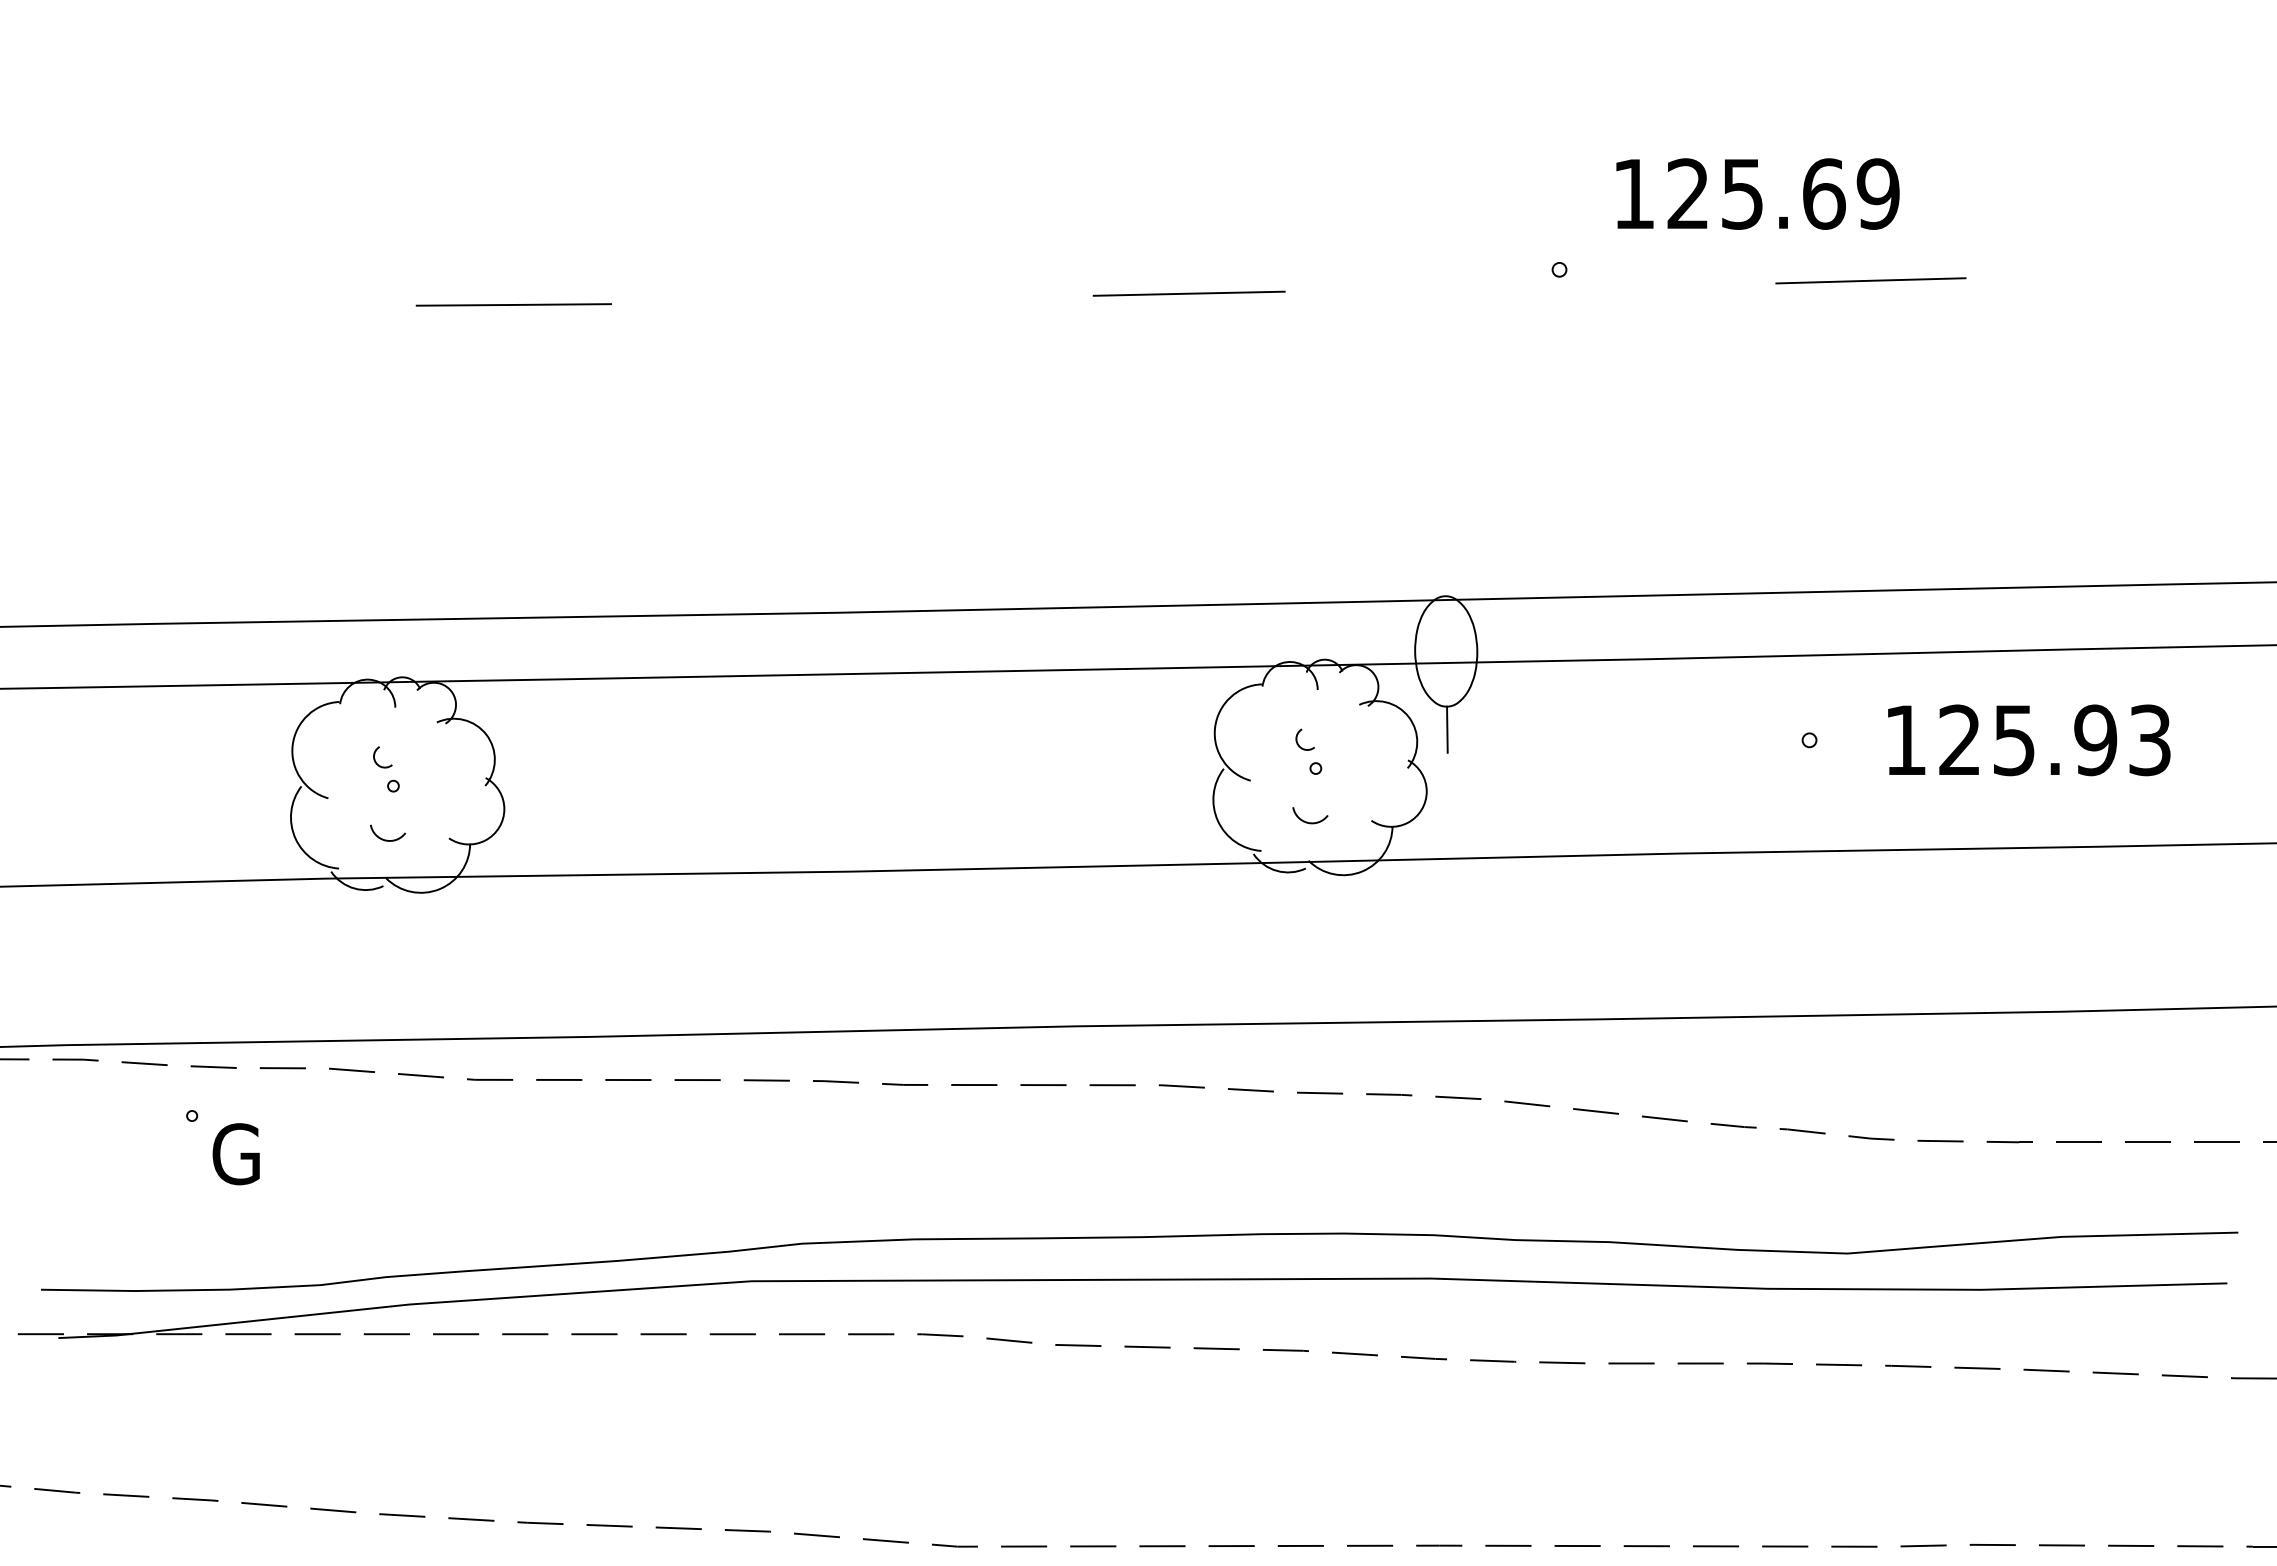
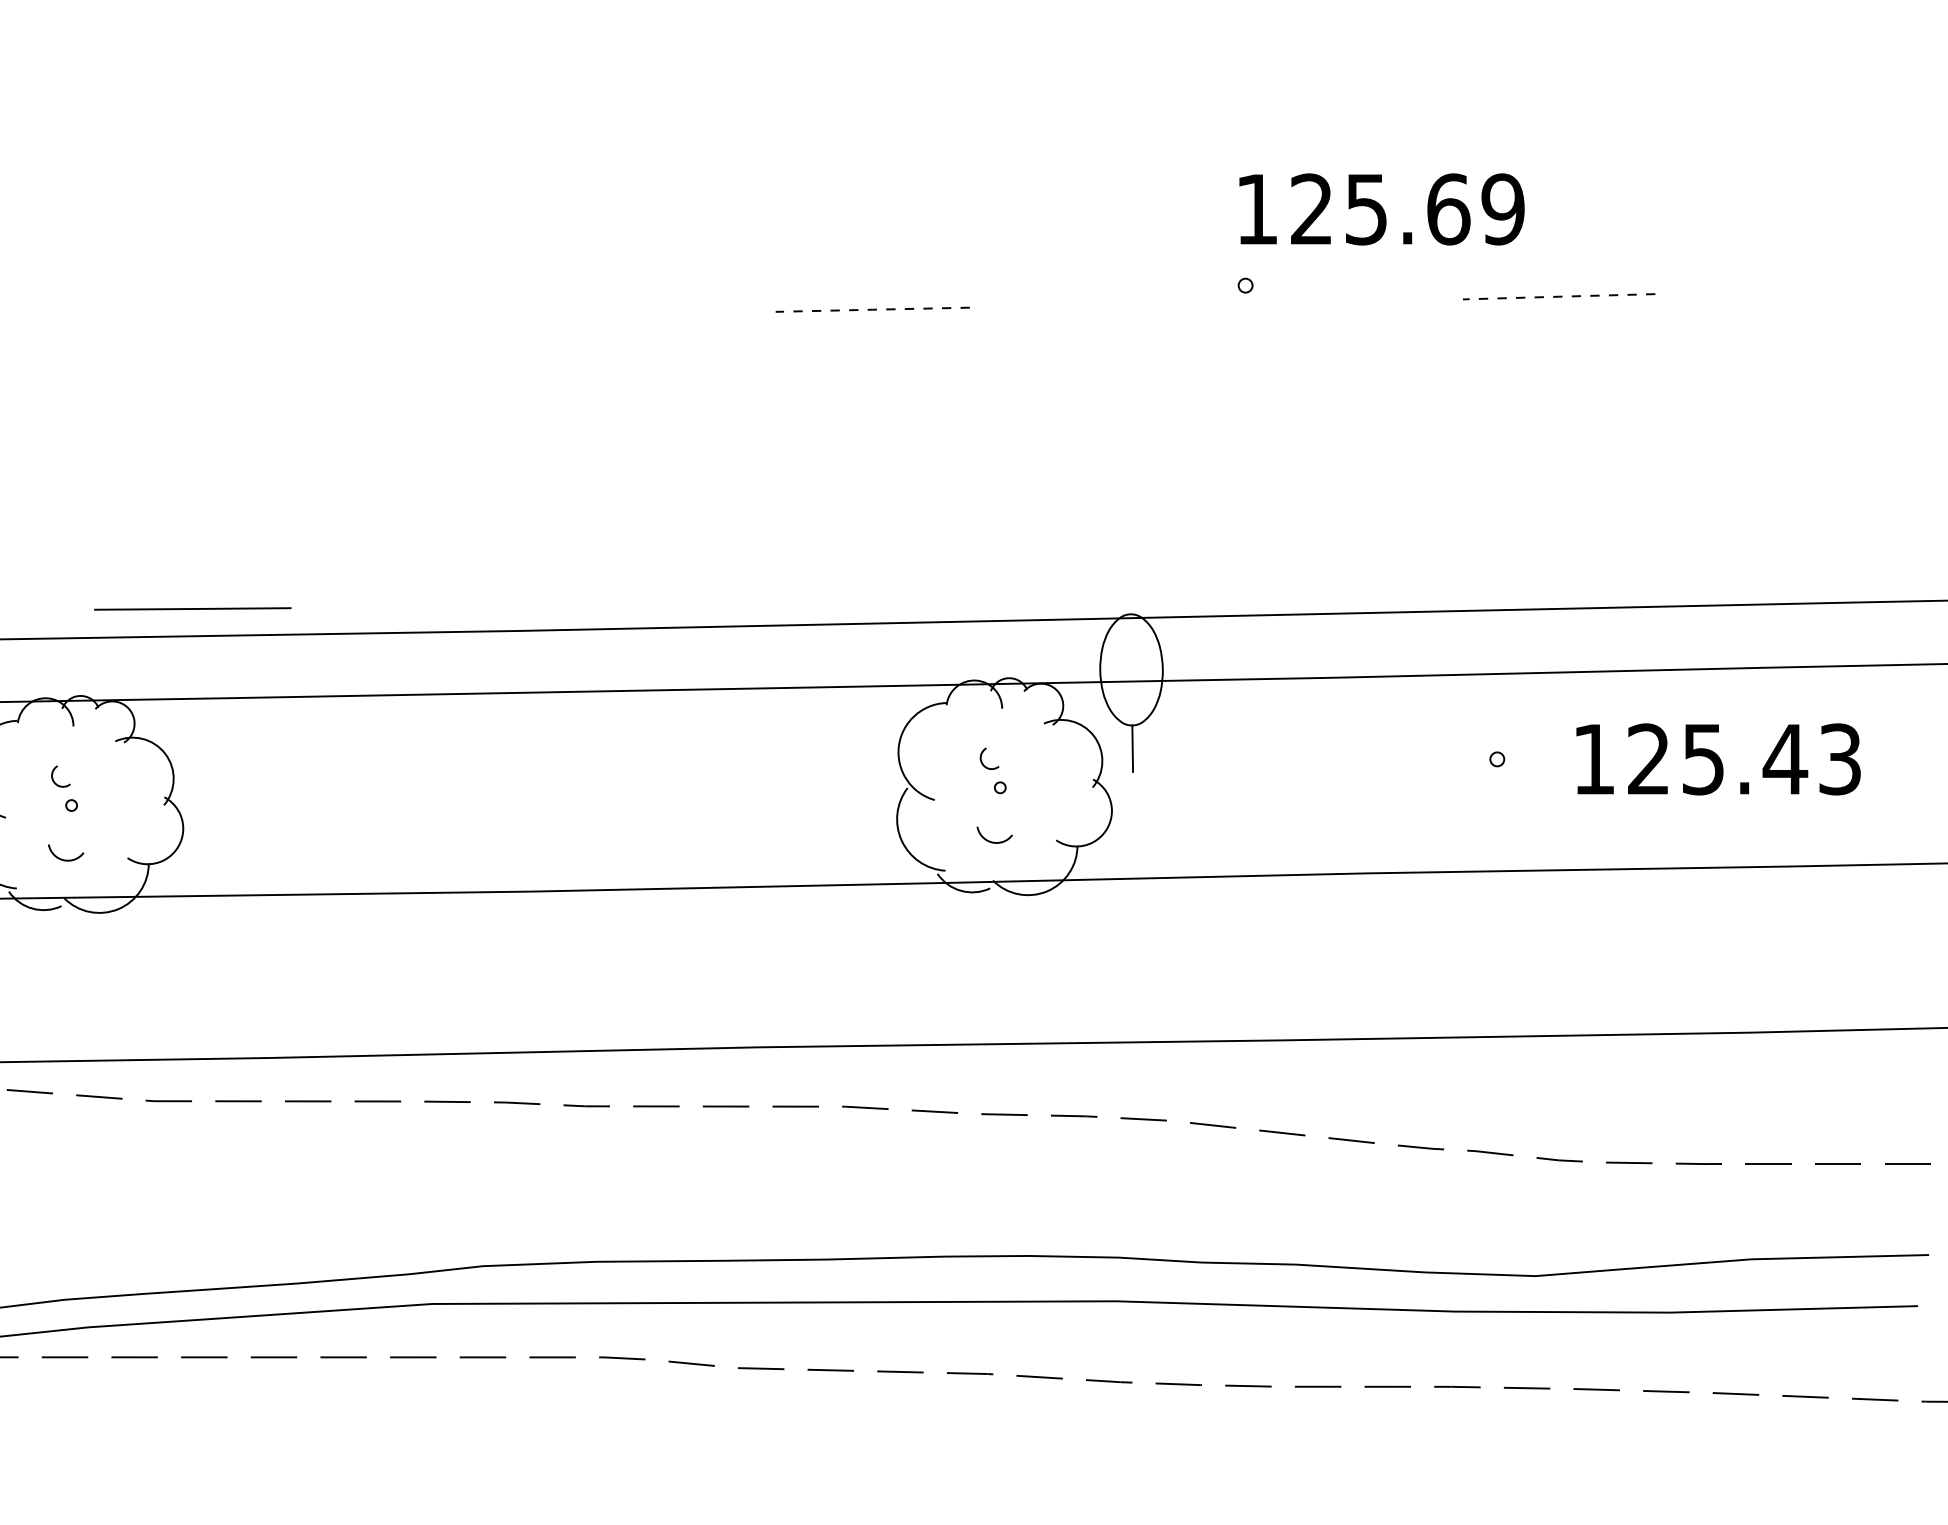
text: (1757, 193) -> (1381, 208), moved
line: (1870, 280) -> (1558, 296), solid -> dashed
line: (1189, 293) -> (873, 309), solid -> dashed
line: (513, 304) -> (192, 608), moved
text: (2095, 740) -> (1785, 759), 125.93 -> 125.43

